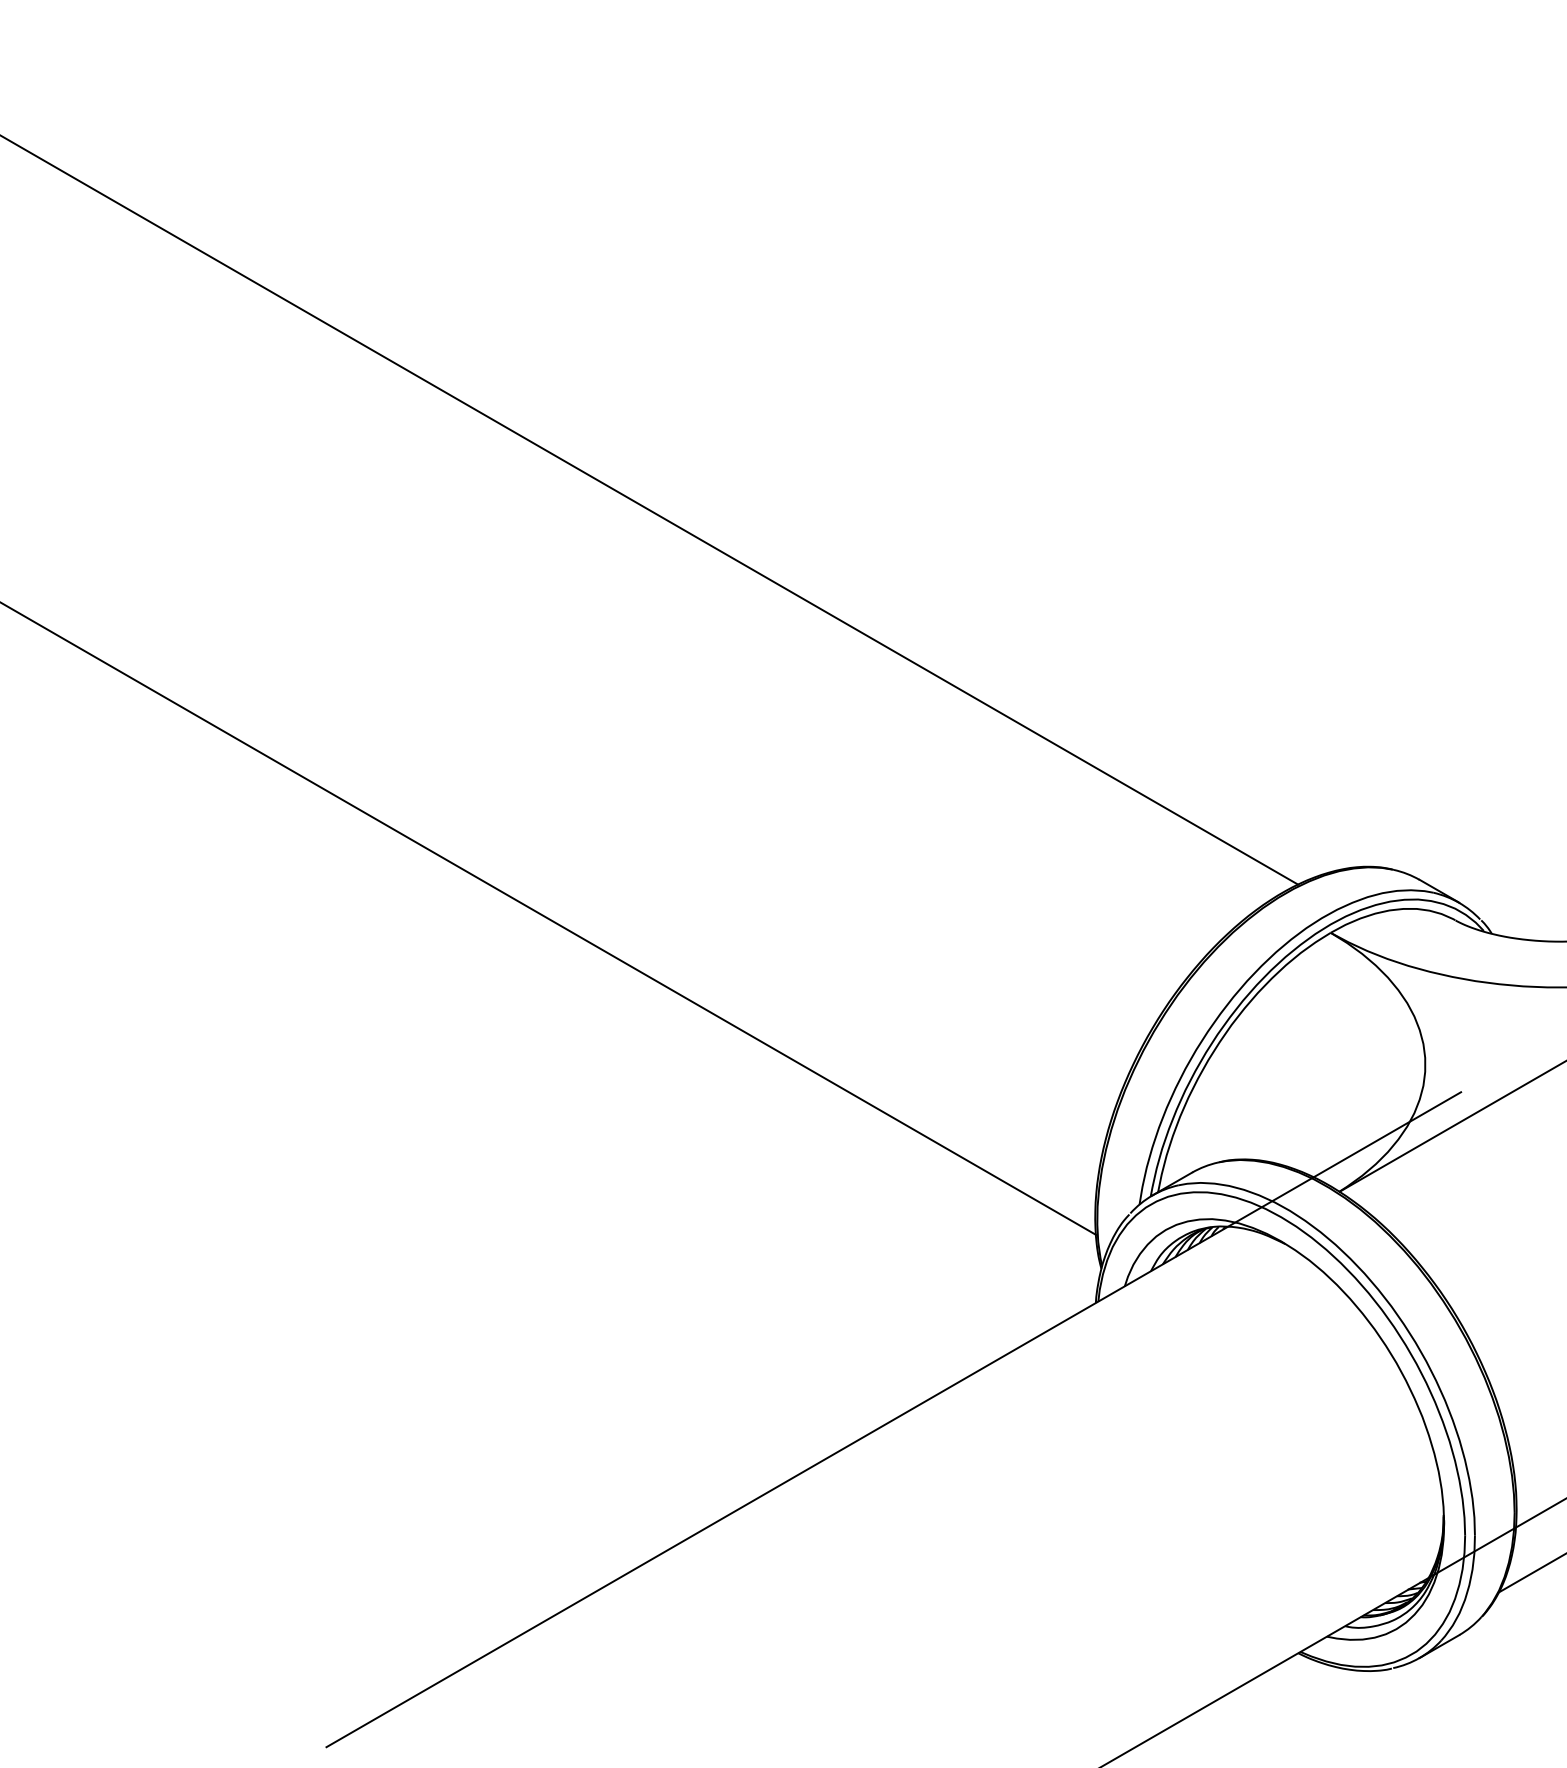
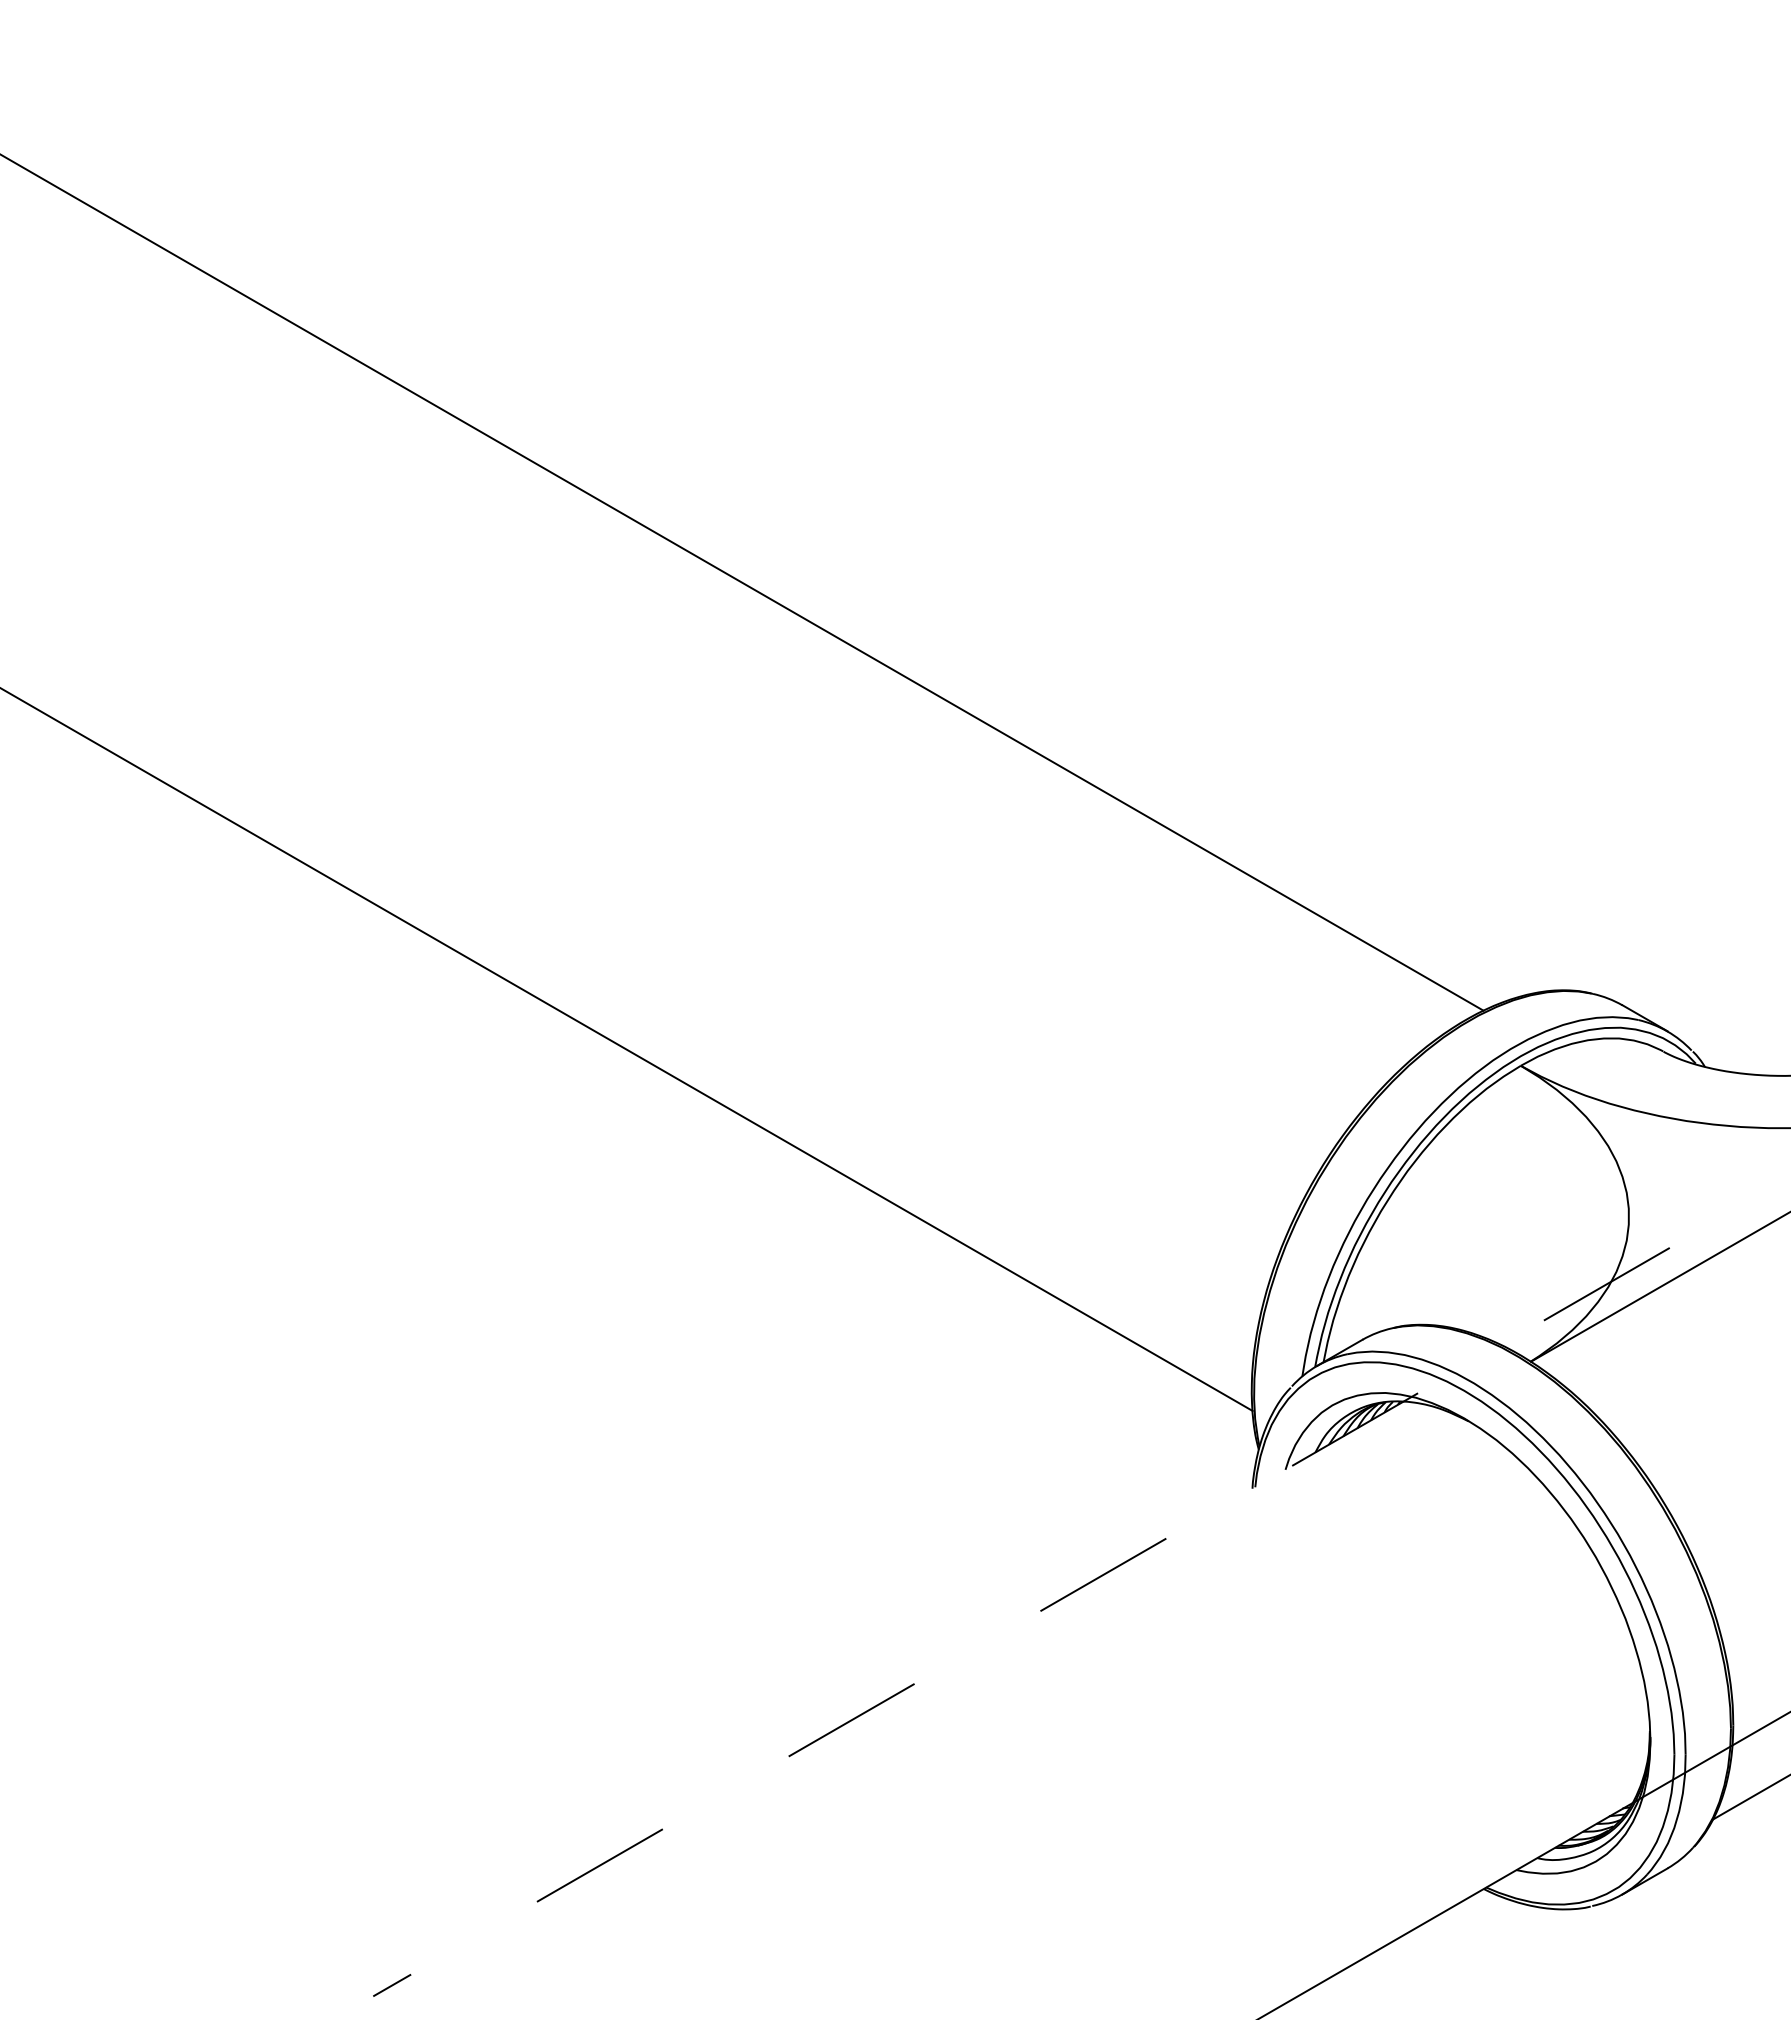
line: (893, 1419) -> (1021, 1622), solid -> dashed

